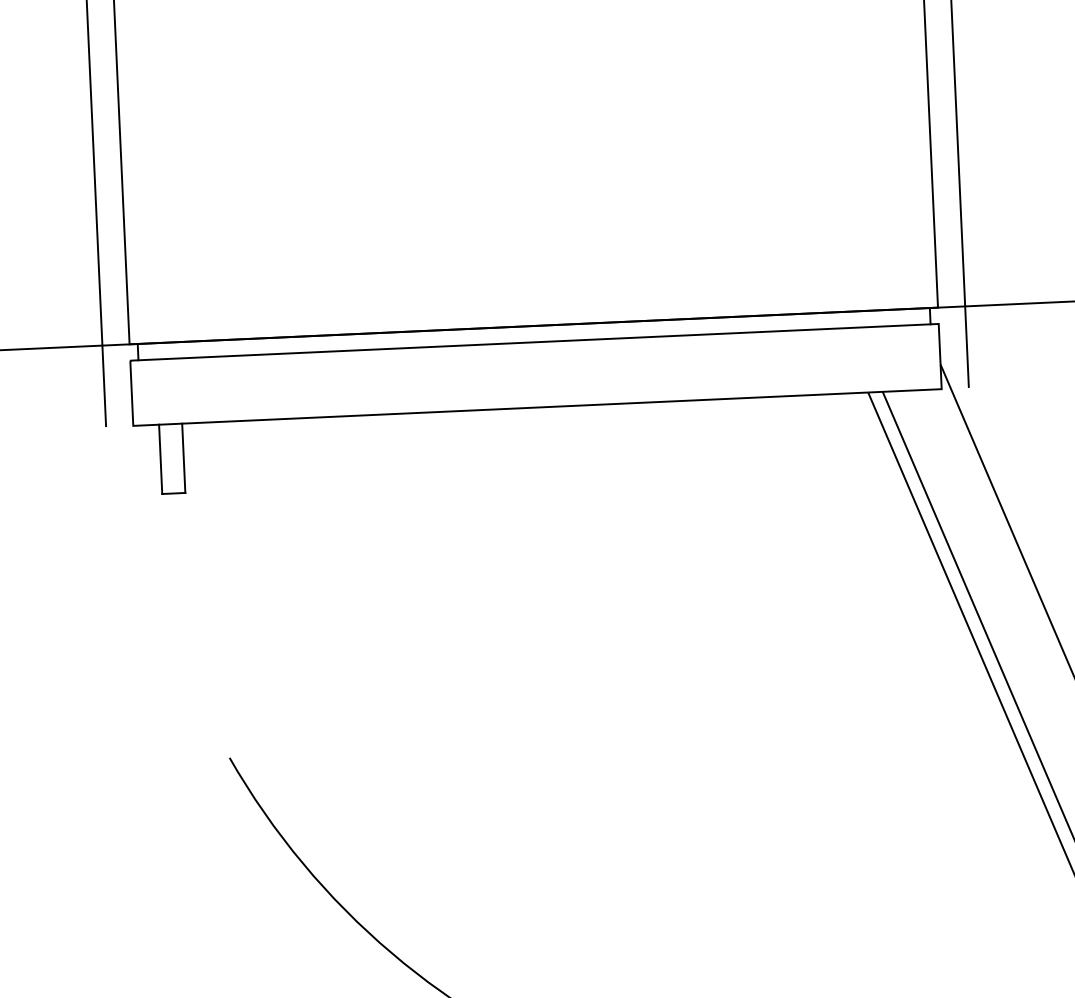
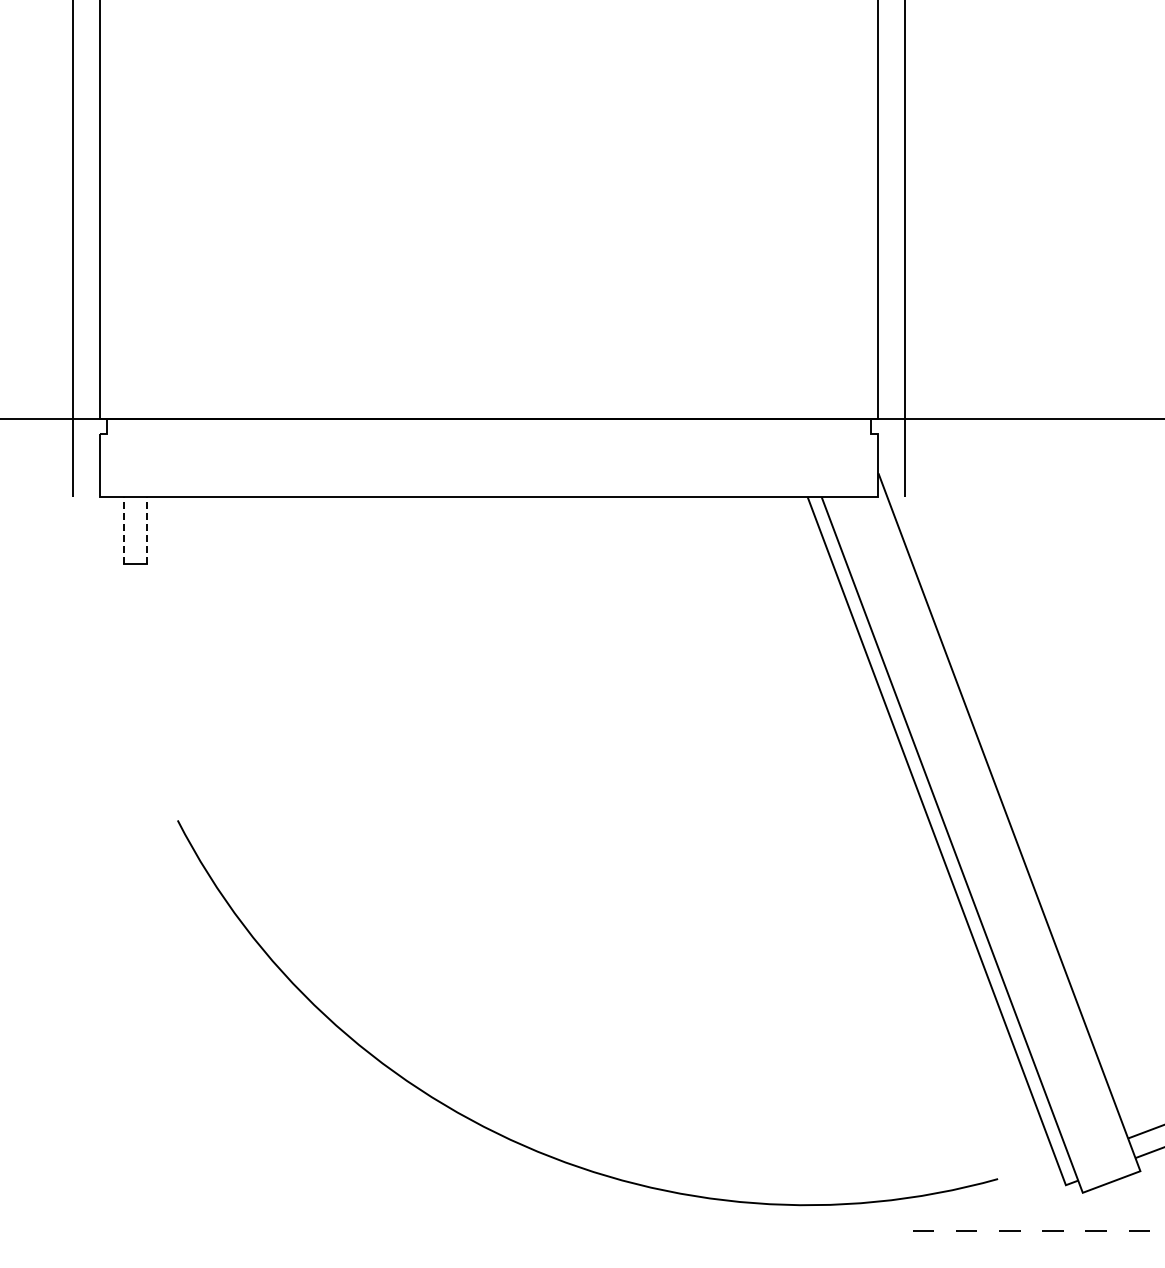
line: (533, 342) -> (488, 434), removed
line: (183, 457) -> (146, 529), solid -> dashed
line: (160, 458) -> (124, 529), solid -> dashed

